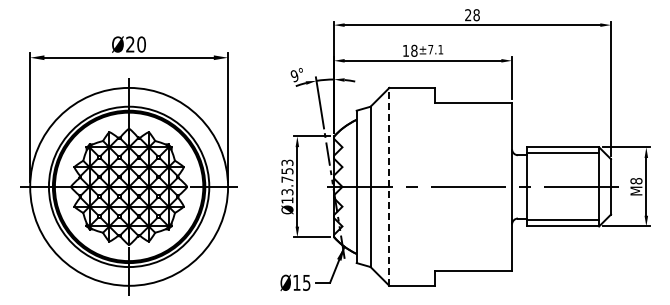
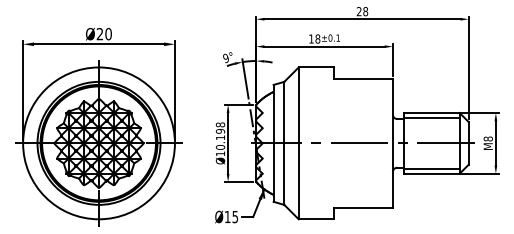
text: (430, 49) -> (330, 37), ±7.1 -> ±0.1
text: (287, 177) -> (220, 136), Ø13.753 -> Ø10.198
line: (389, 186) -> (298, 143), dashed -> solid

